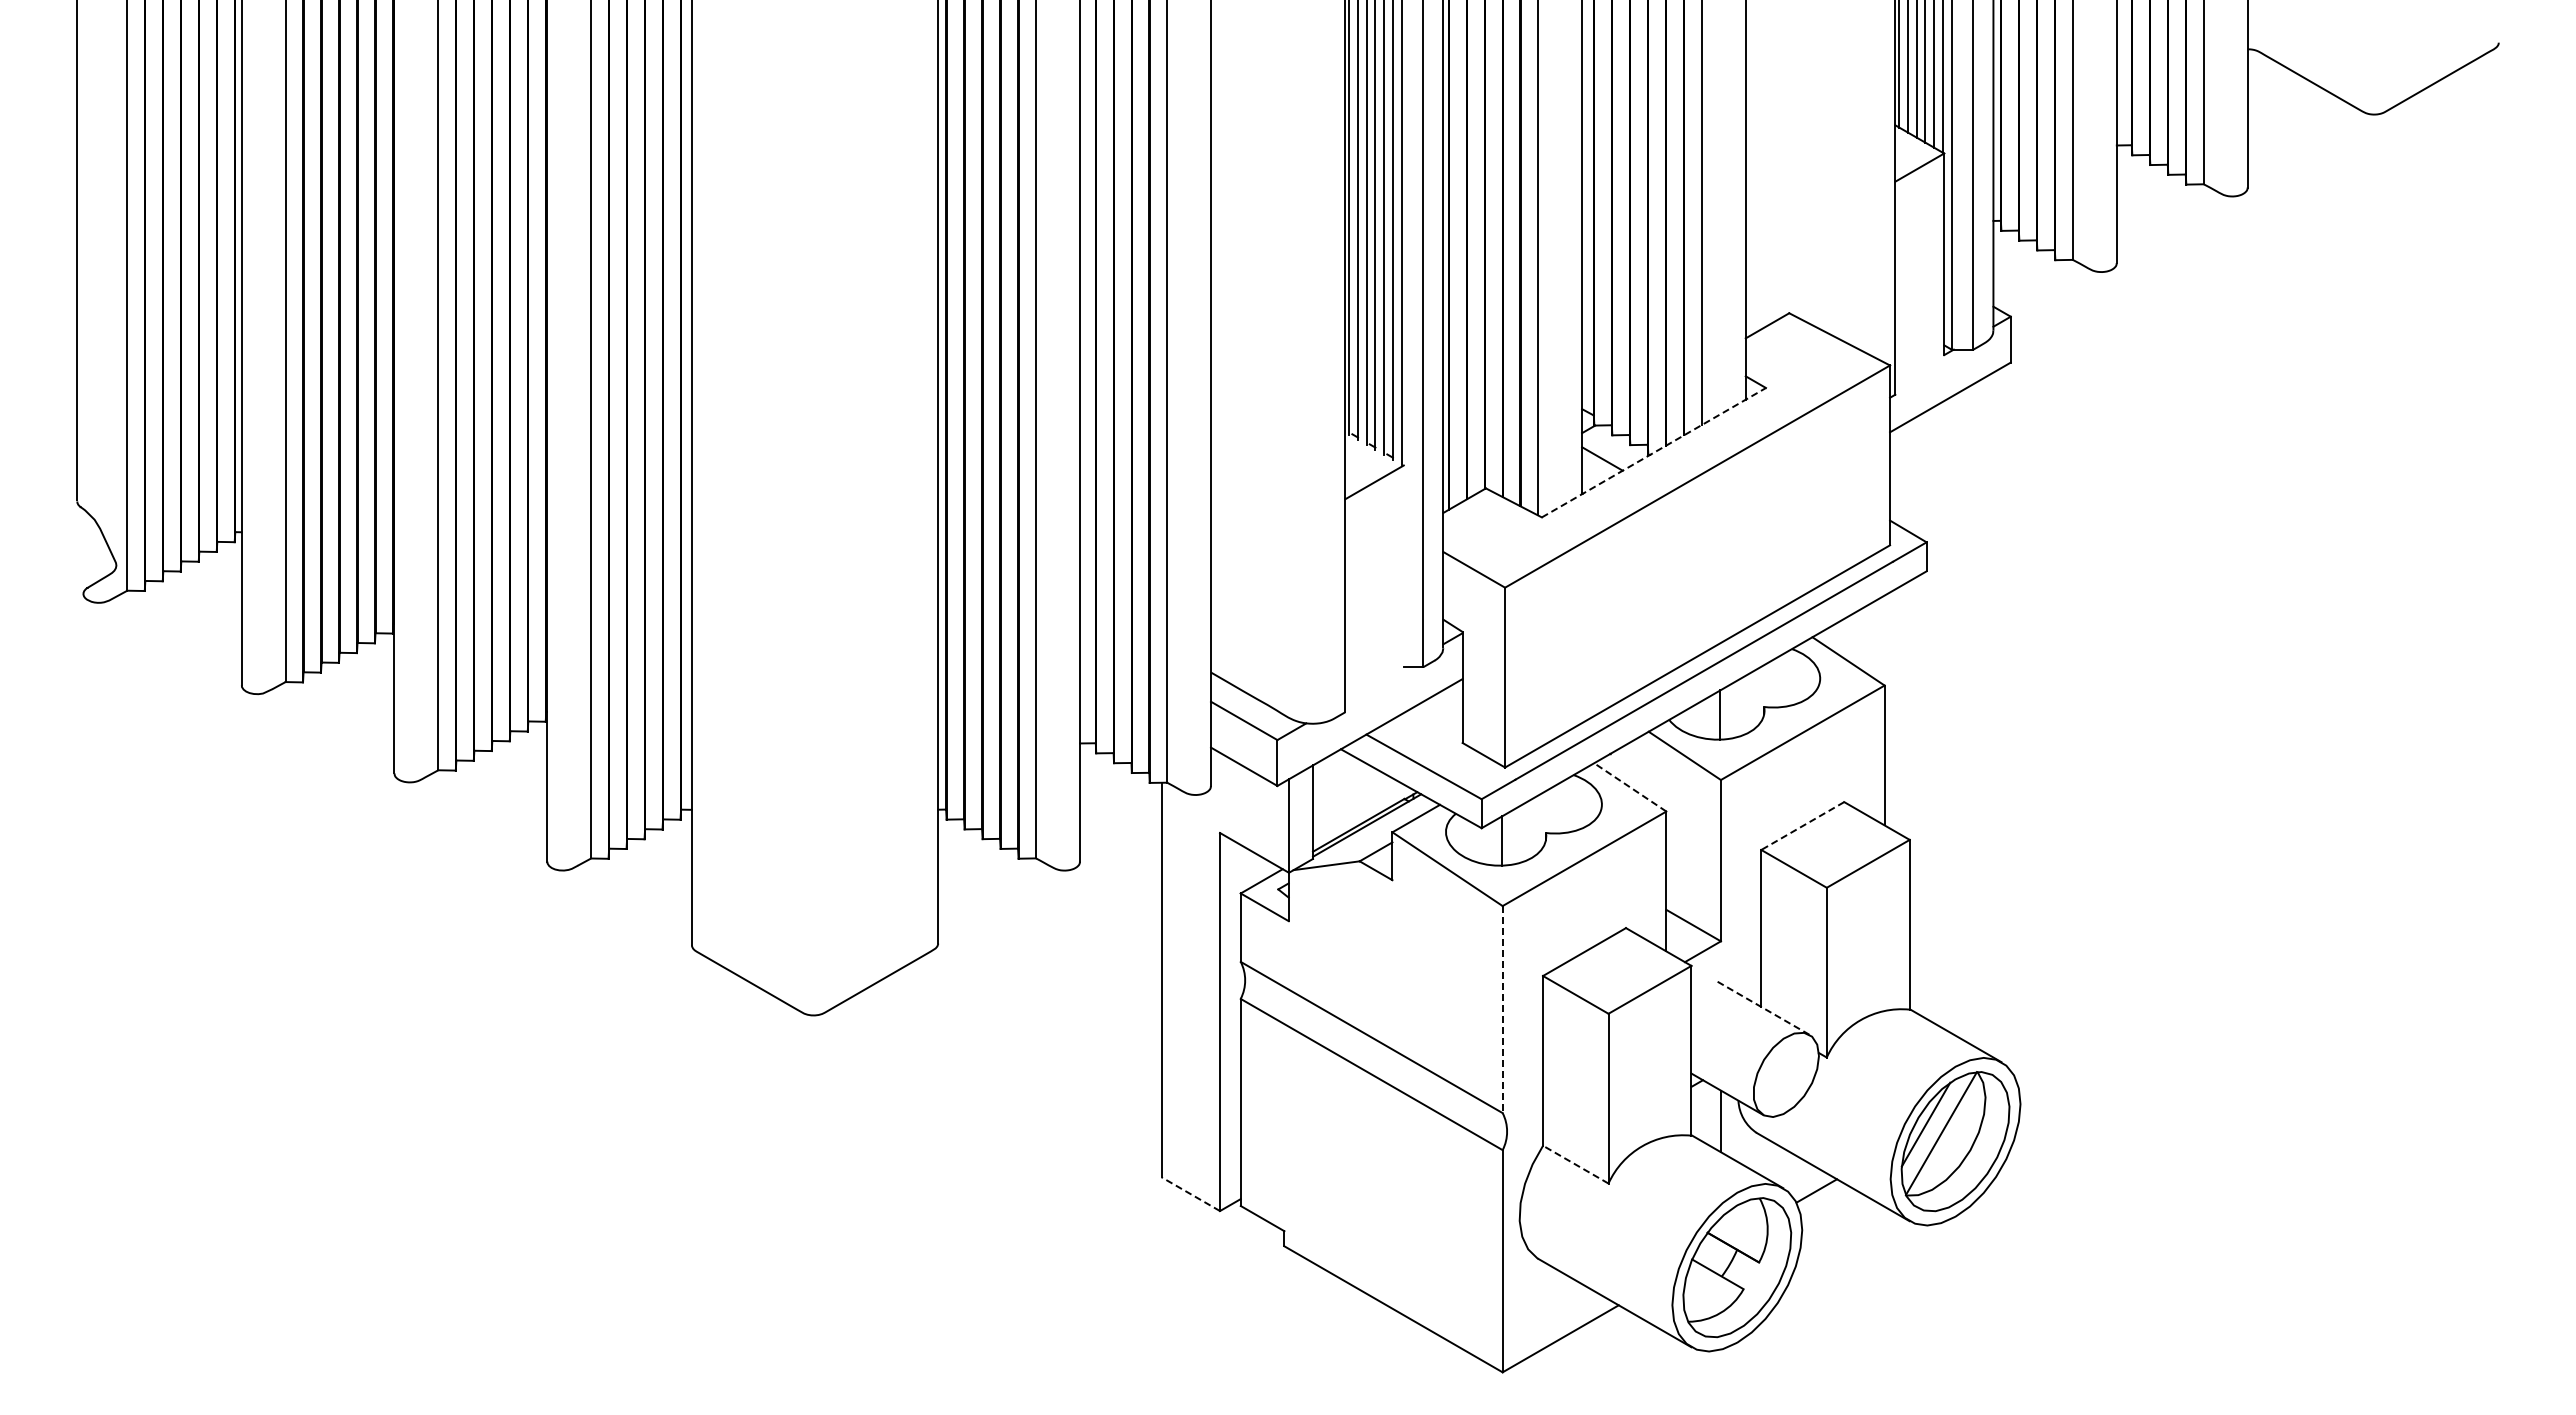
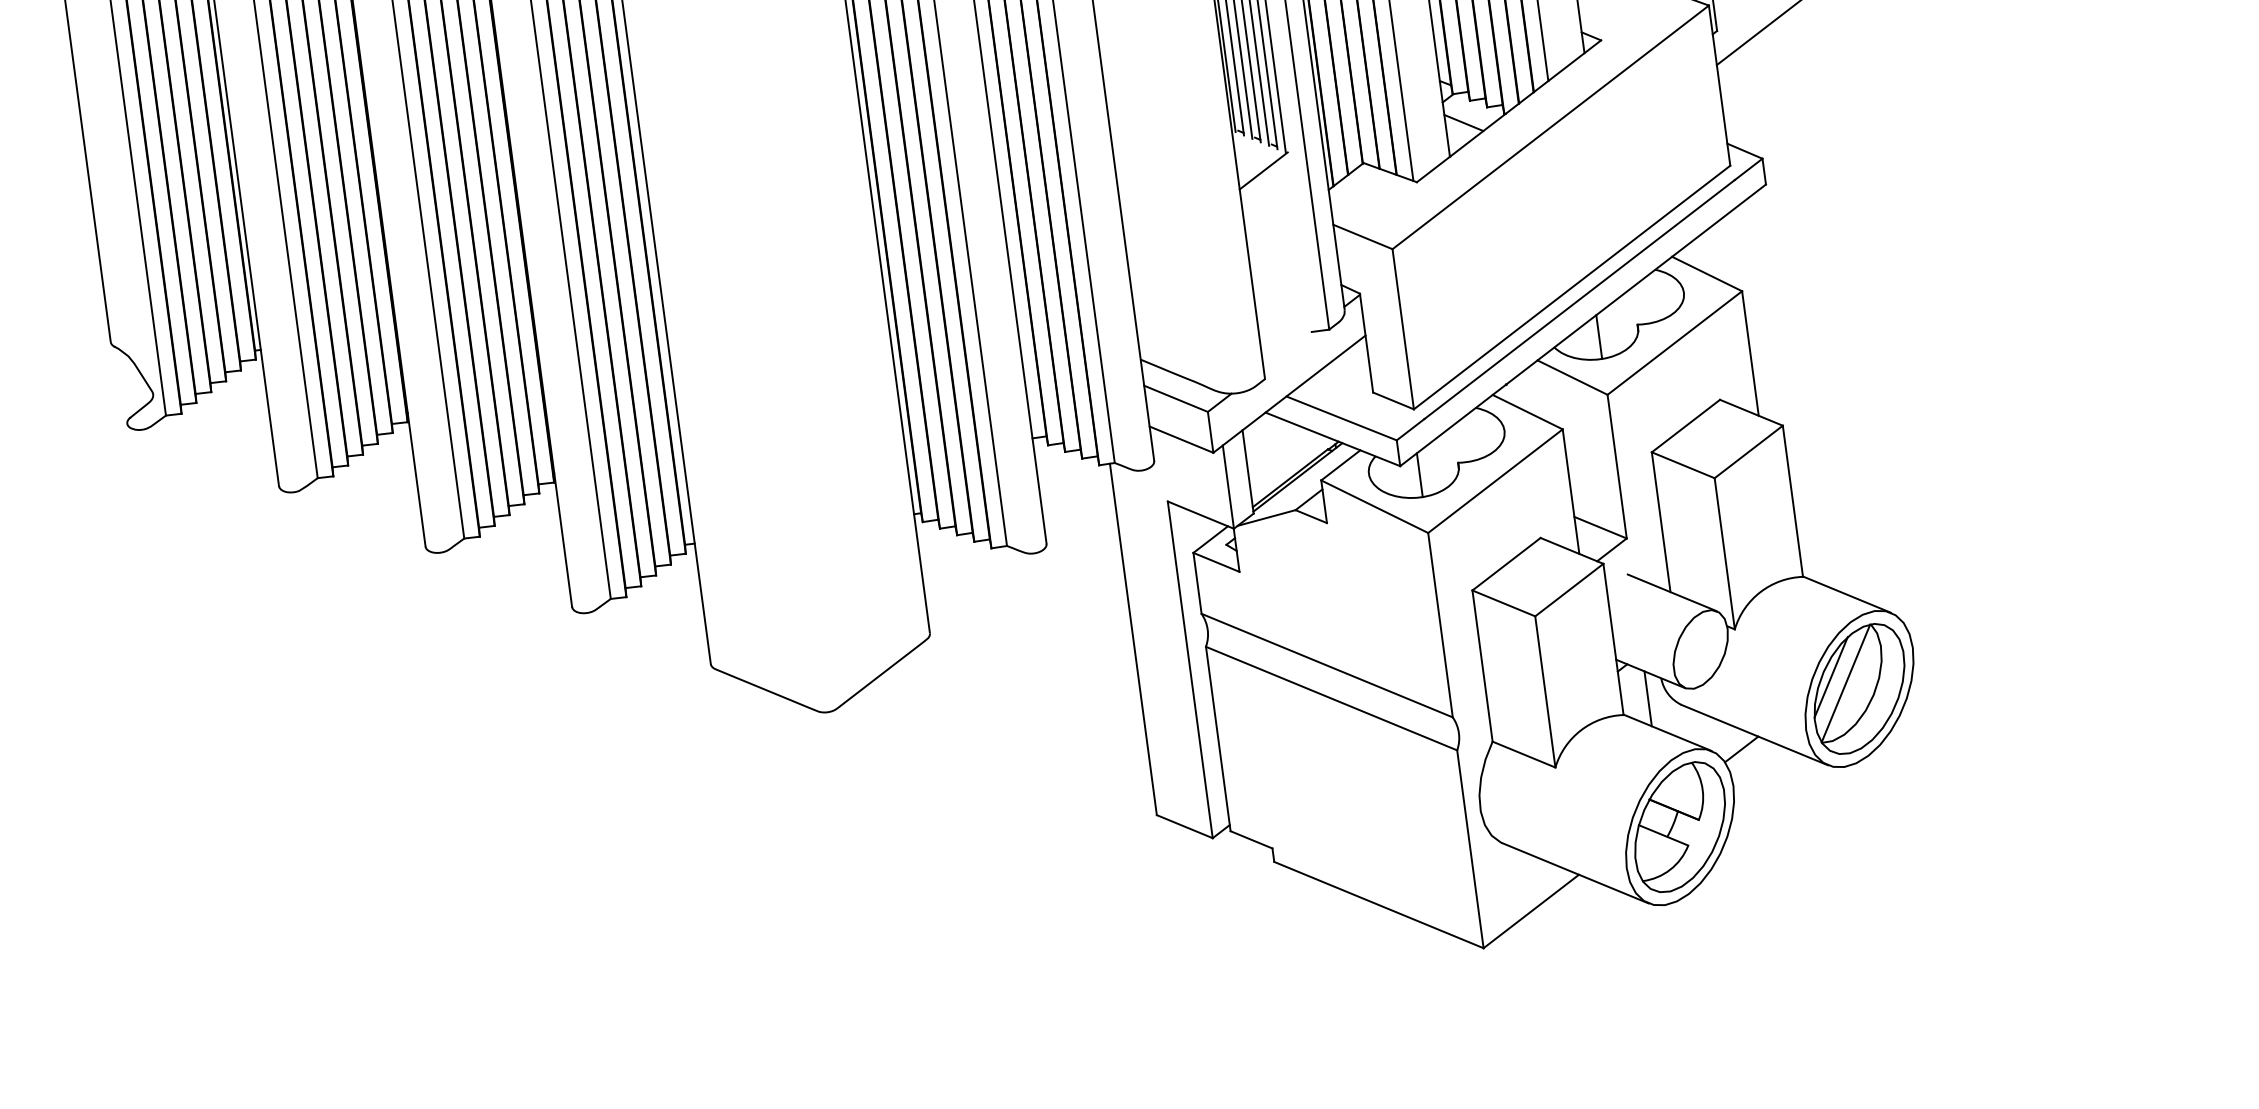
line: (1654, 452) -> (1509, 111), dashed -> solid
line: (1629, 787) -> (1527, 412), dashed -> solid
line: (1802, 826) -> (1685, 426), dashed -> solid
line: (1762, 1007) -> (1671, 592), dashed -> solid
line: (1502, 1009) -> (1440, 625), dashed -> solid
line: (1575, 1164) -> (1523, 754), dashed -> solid
line: (1190, 1194) -> (1184, 826), dashed -> solid

